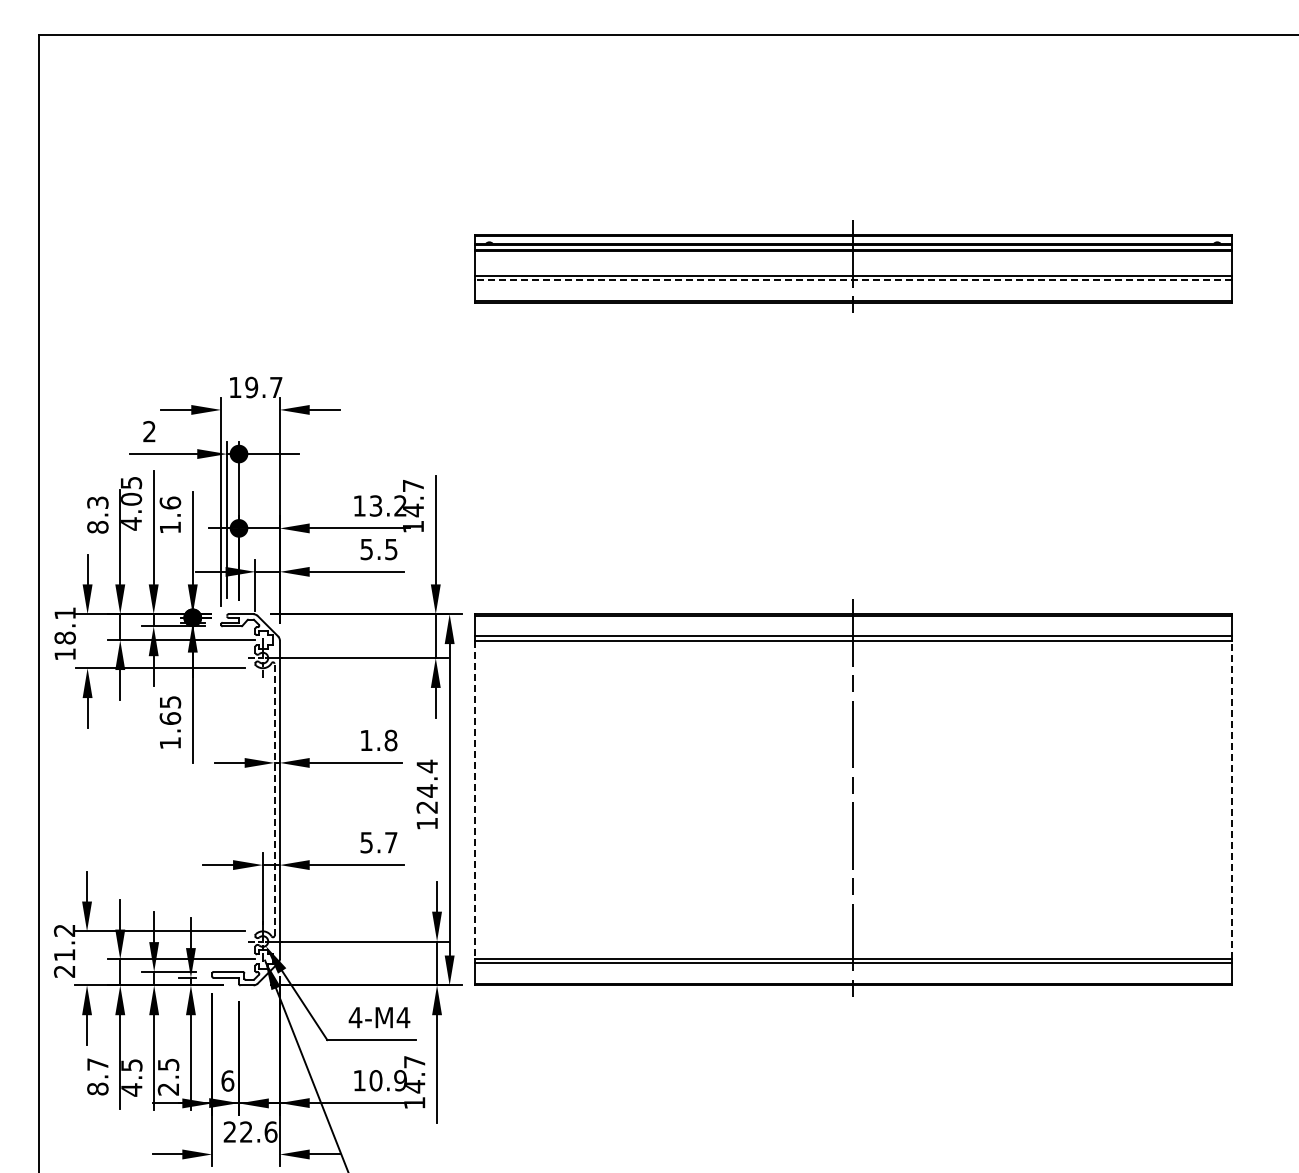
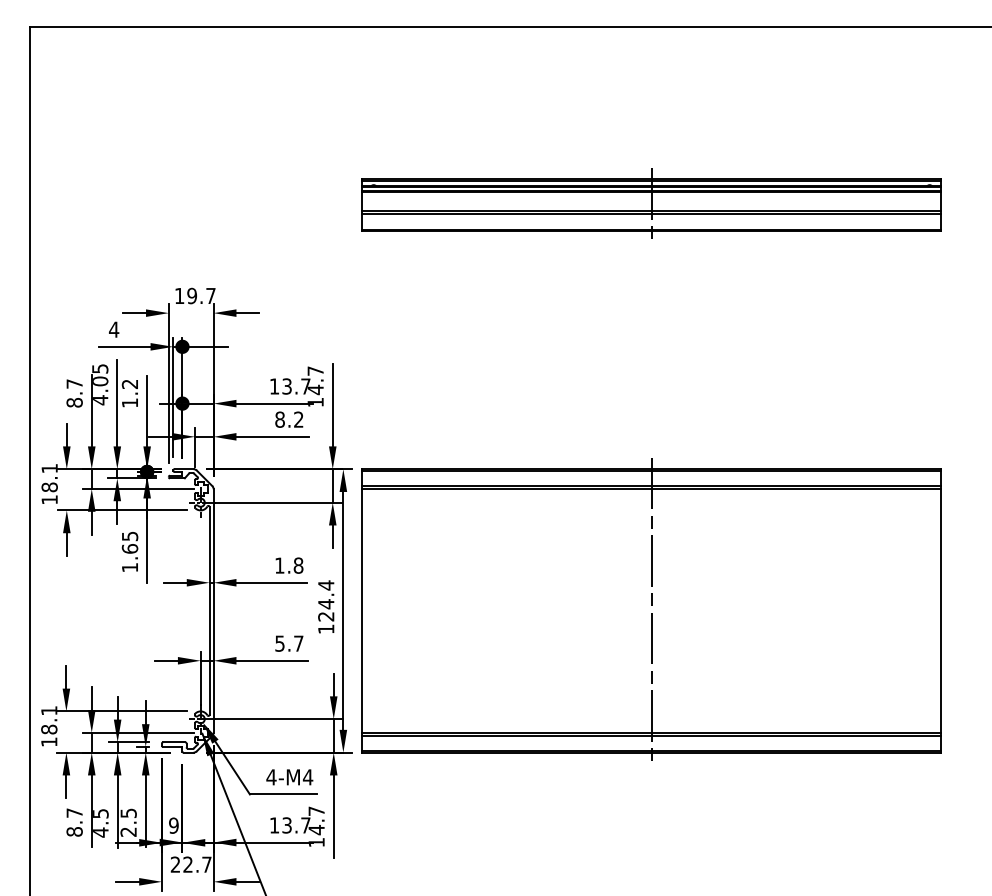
line: (853, 280) -> (651, 214), dashed -> solid
text: (149, 431) -> (114, 329), 2 -> 4
text: (97, 502) -> (74, 383), 8.3 -> 8.7
text: (170, 502) -> (130, 383), 1.6 -> 1.2
text: (400, 505) -> (305, 386), 13.2 -> 13.7
text: (378, 549) -> (289, 419), 5.5 -> 8.2
line: (274, 799) -> (209, 610), dashed -> solid
line: (1232, 799) -> (941, 610), dashed -> solid
line: (474, 800) -> (362, 611), dashed -> solid
text: (64, 950) -> (49, 726), 21.2 -> 18.1
text: (227, 1080) -> (173, 825), 6 -> 9
text: (387, 1080) -> (295, 825), 10.9 -> 13.7
text: (270, 1131) -> (206, 864), 22.6 -> 22.7

